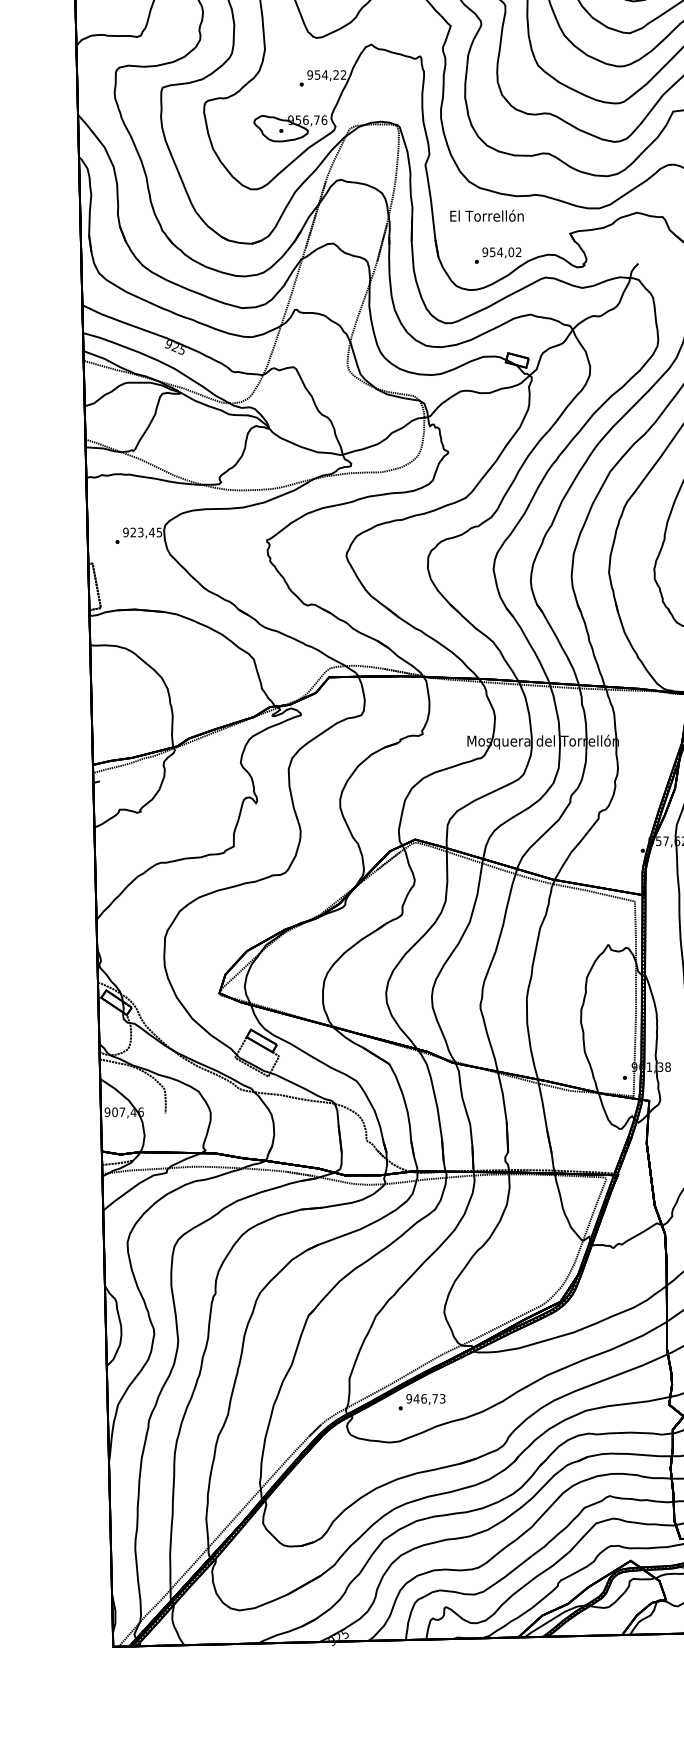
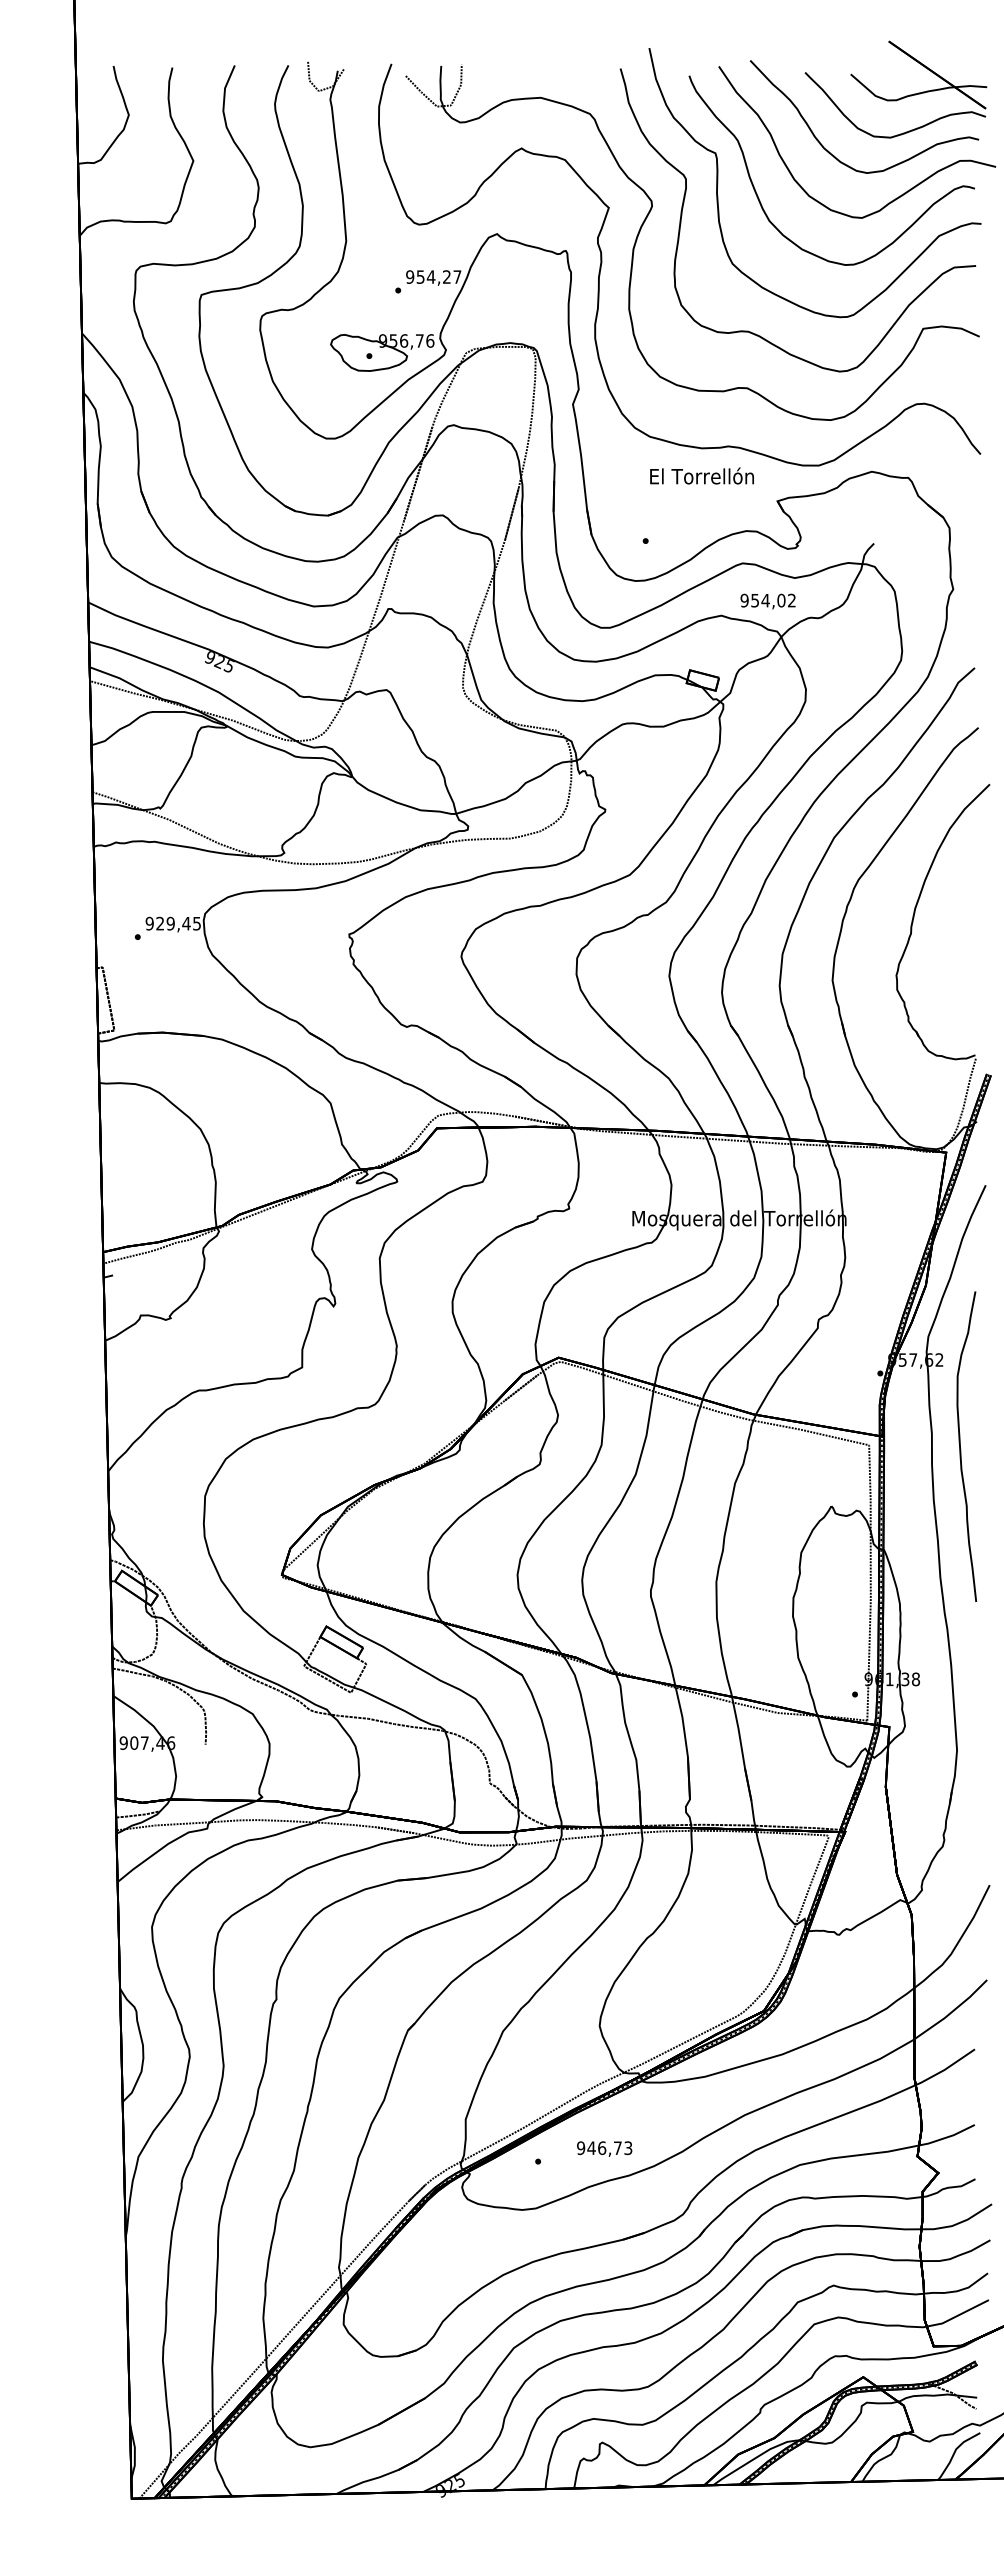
text: (343, 74) -> (457, 276), 954,22 -> 954,27
text: (486, 215) -> (701, 475), moved
text: (501, 252) -> (767, 601), moved
text: (140, 532) -> (170, 923), 923,45 -> 929,45
text: (425, 1399) -> (604, 2148), moved

